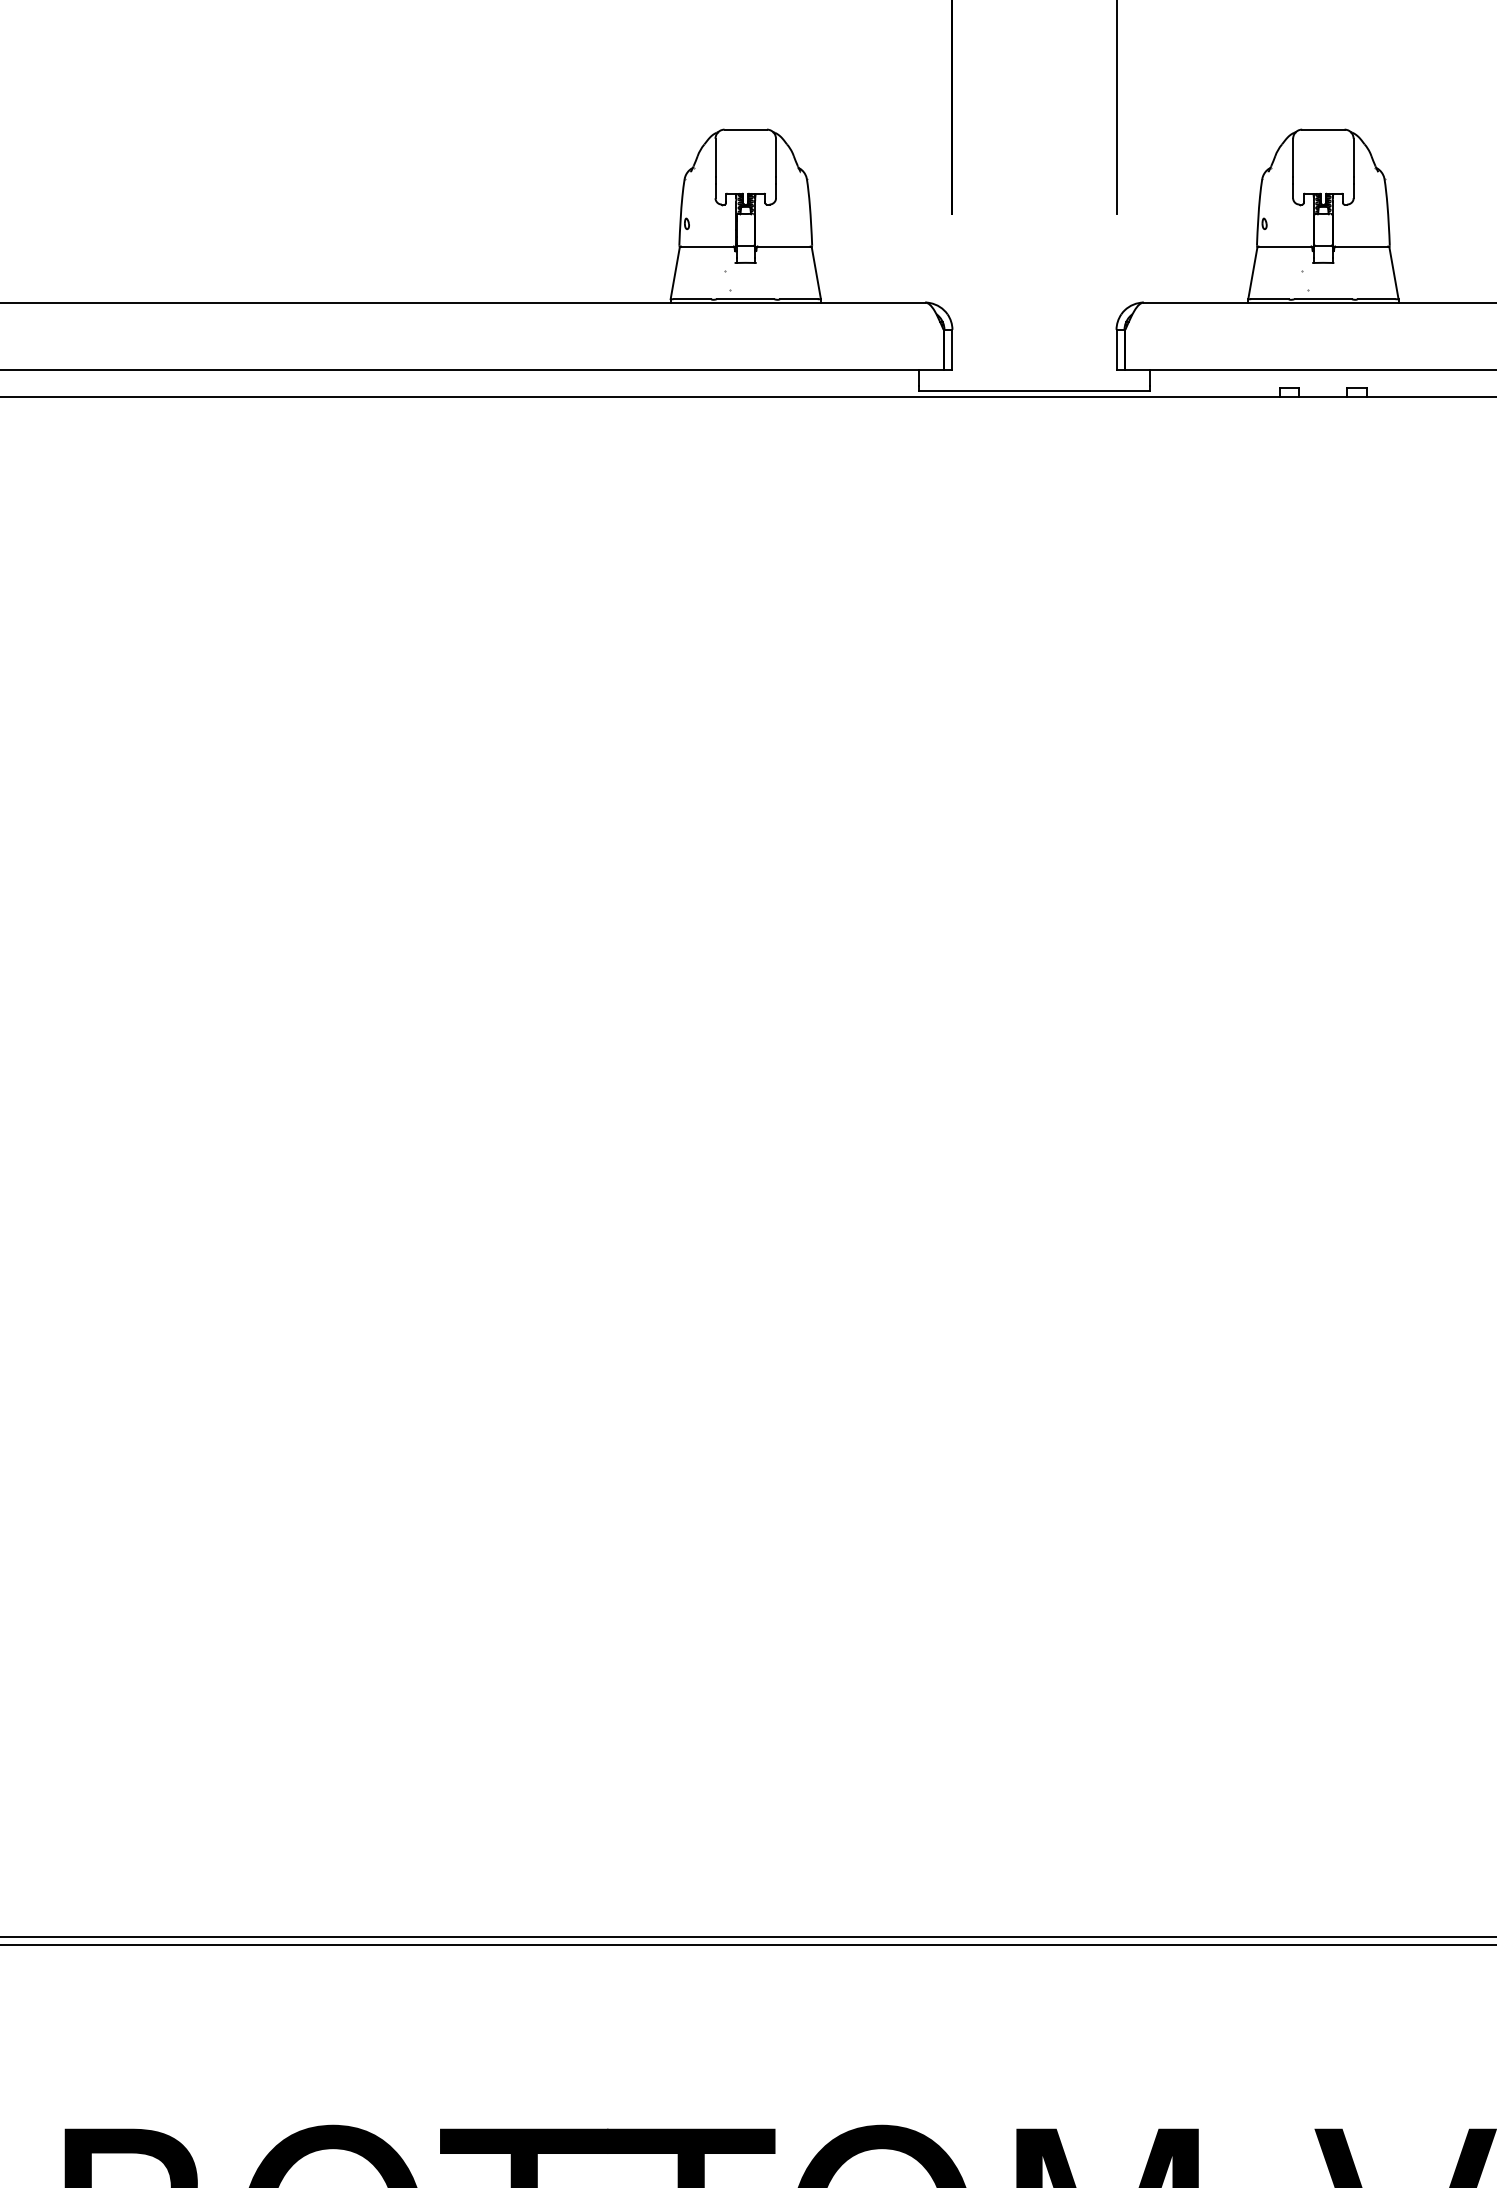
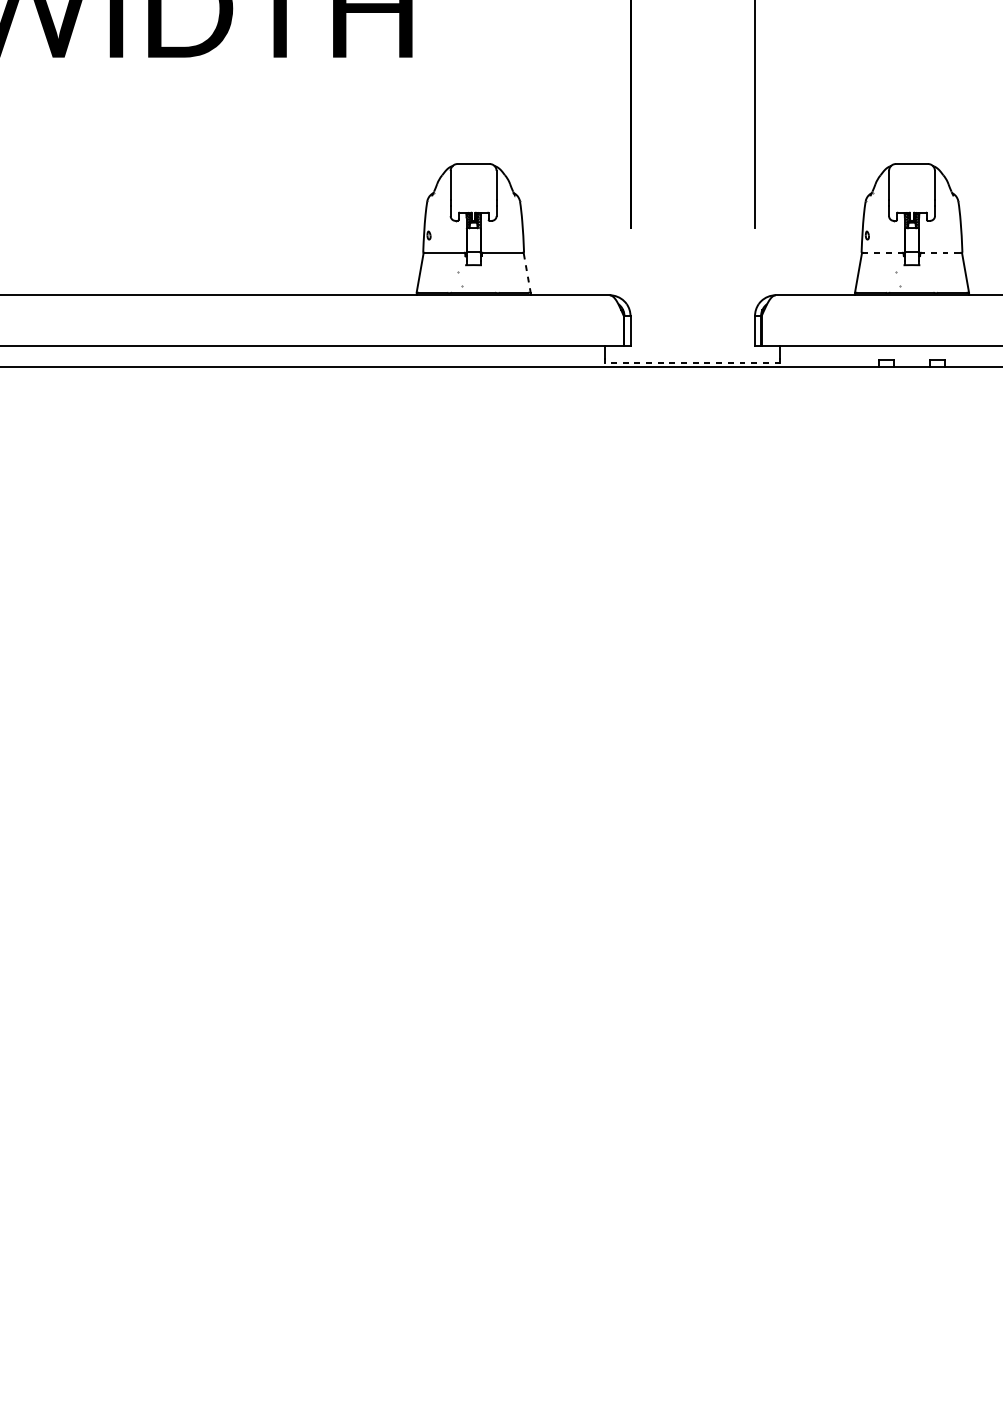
line: (1286, 246) -> (884, 252), solid -> dashed
line: (1360, 246) -> (940, 252), solid -> dashed
line: (816, 274) -> (527, 273), solid -> dashed
line: (1034, 391) -> (692, 362), solid -> dashed

